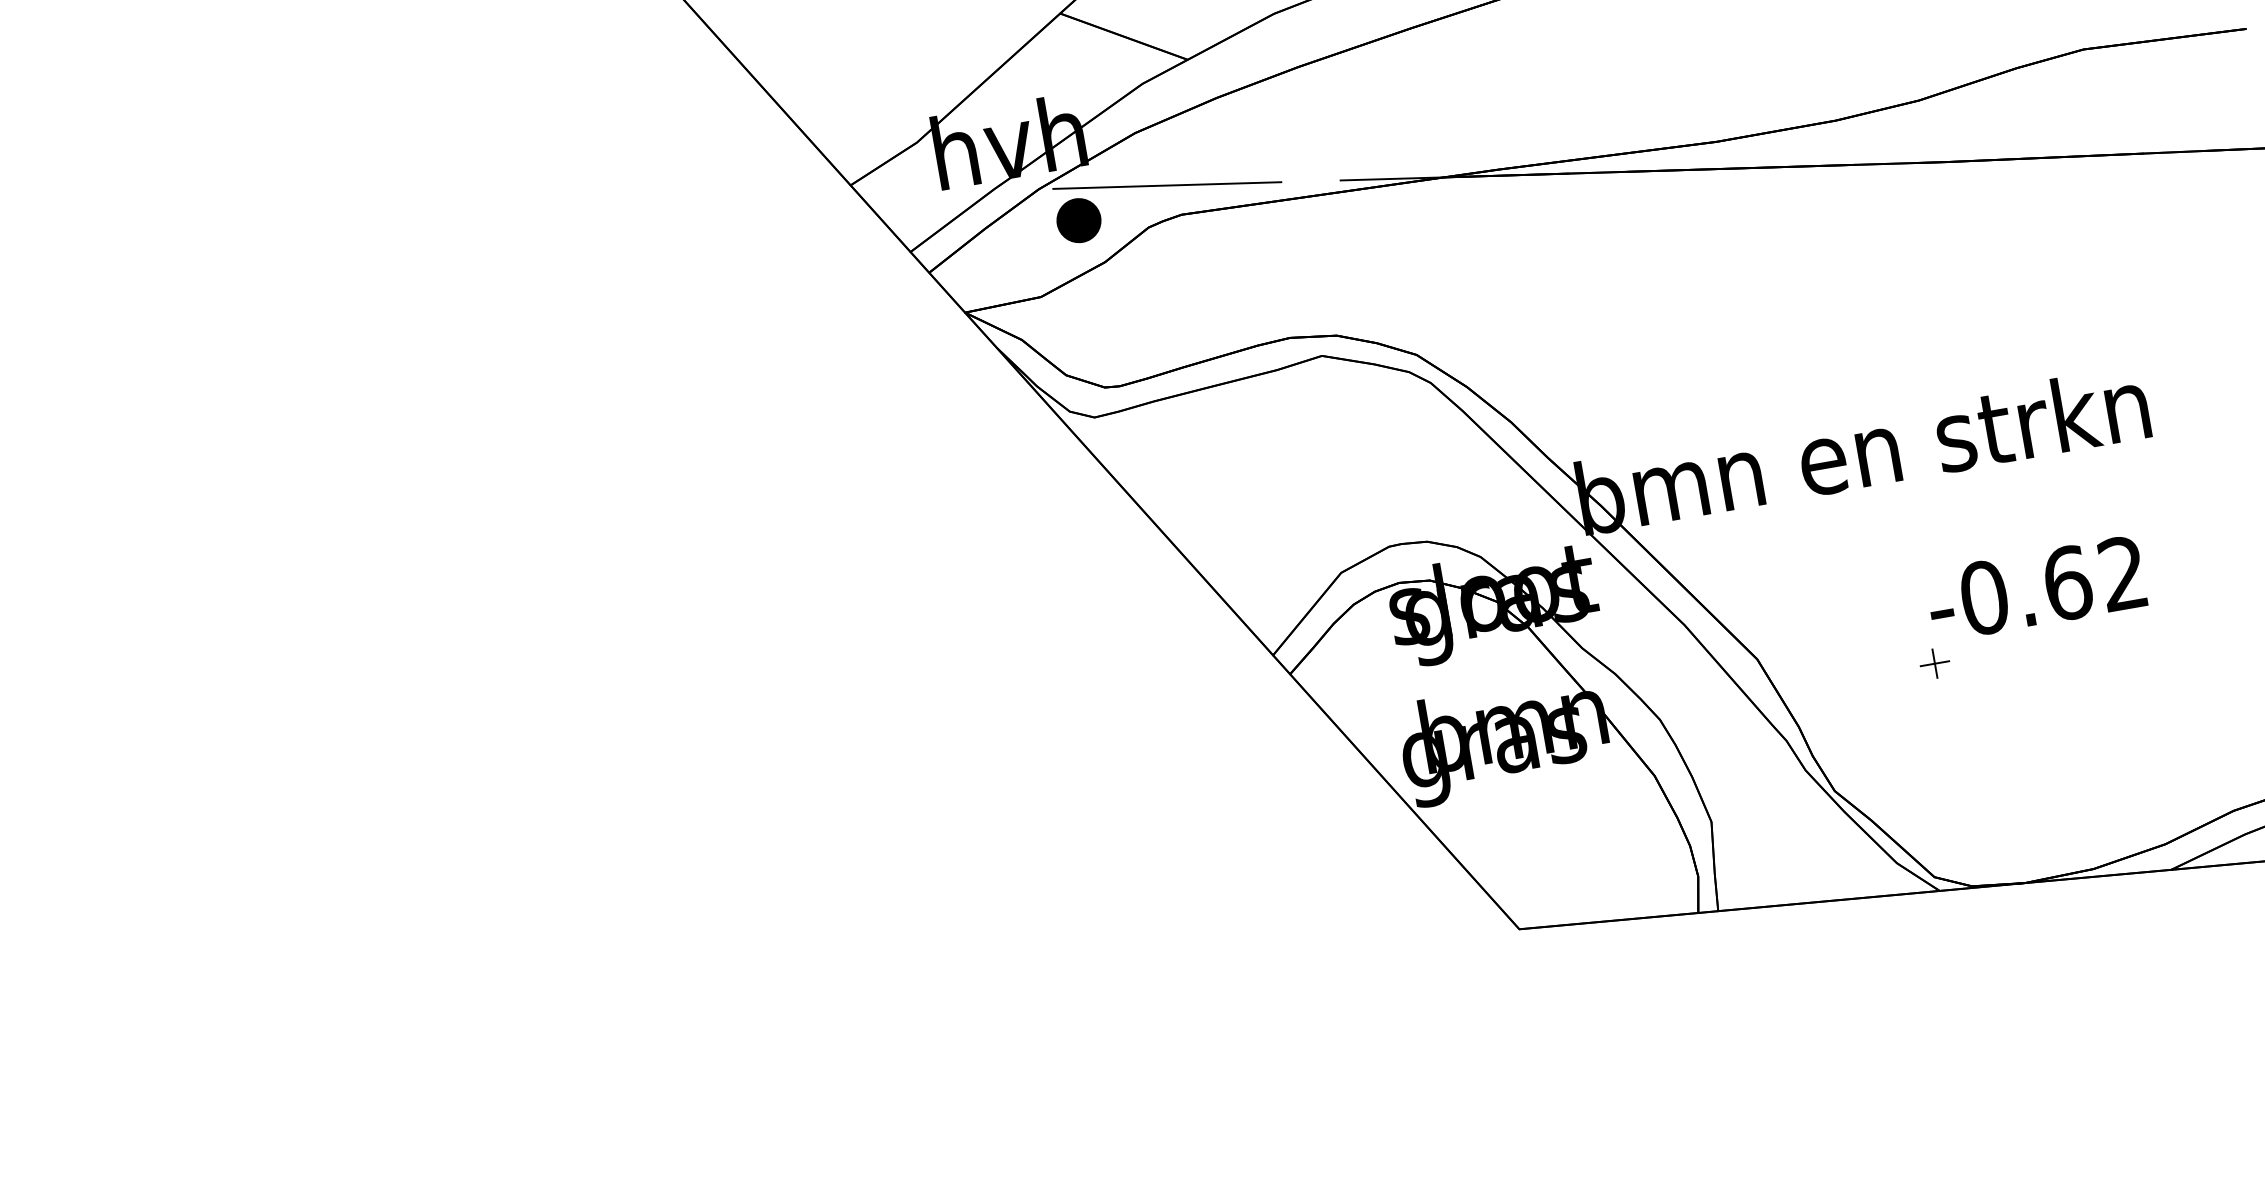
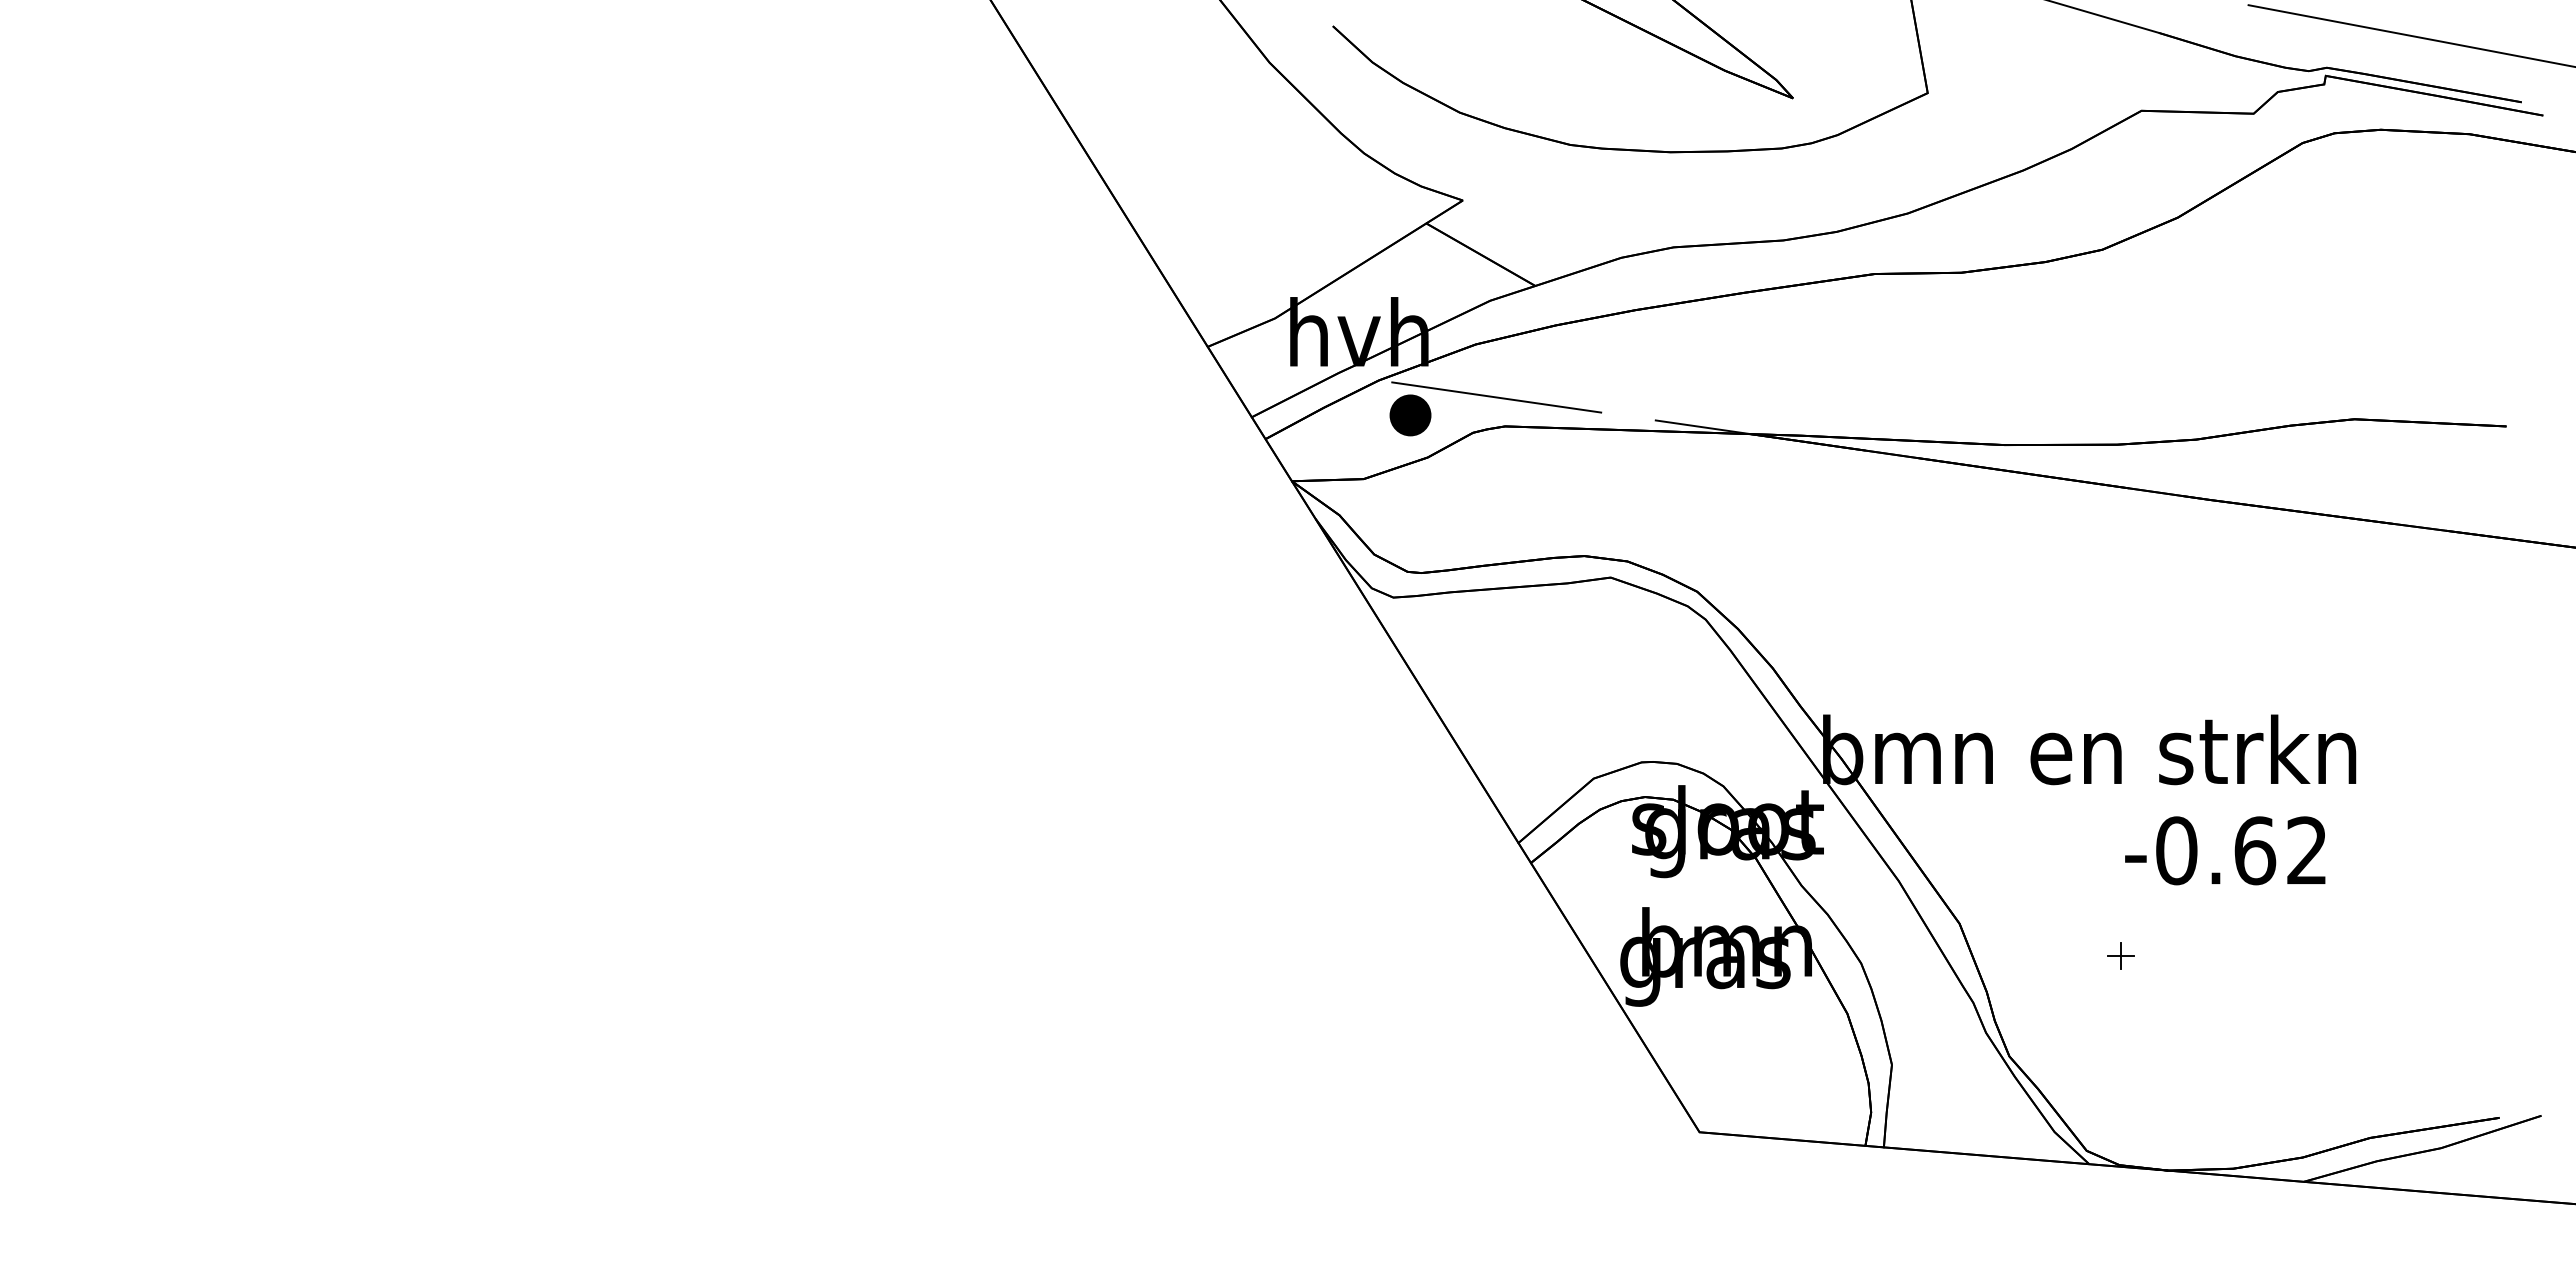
text: (2036, 588) -> (2225, 850), moved

